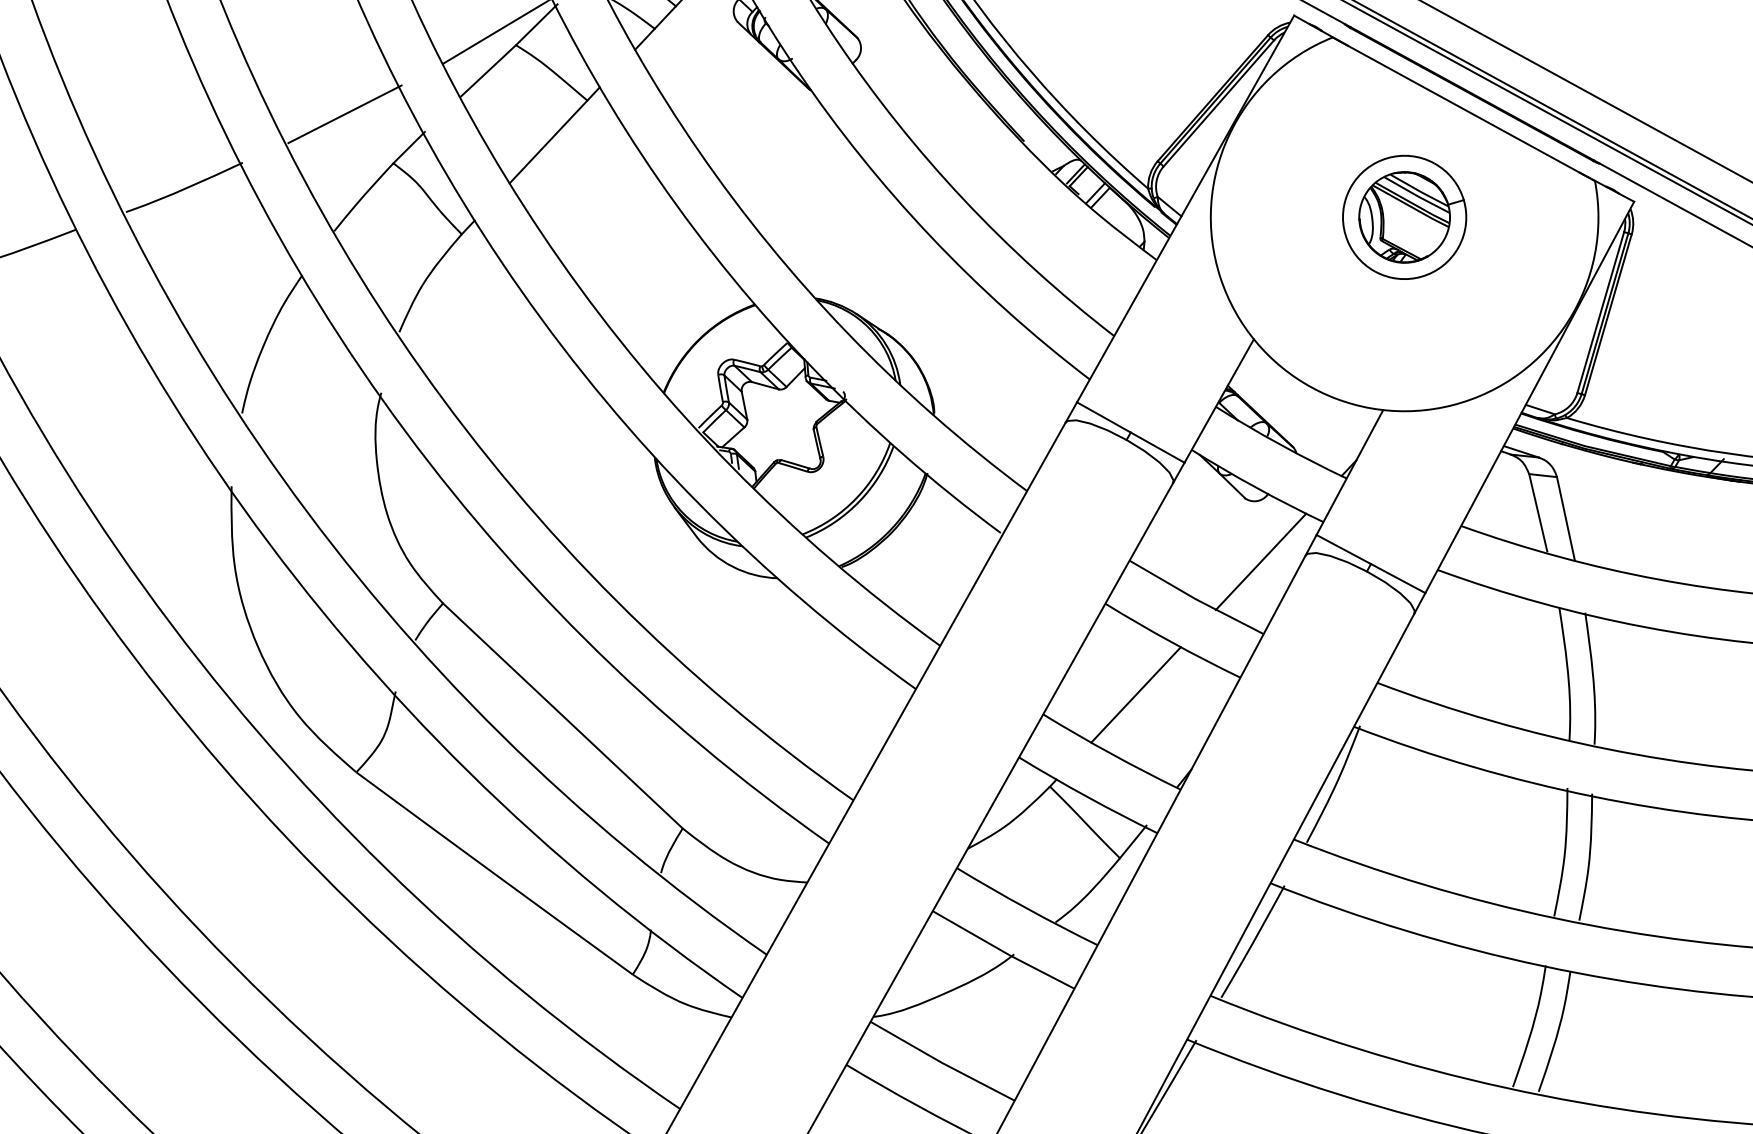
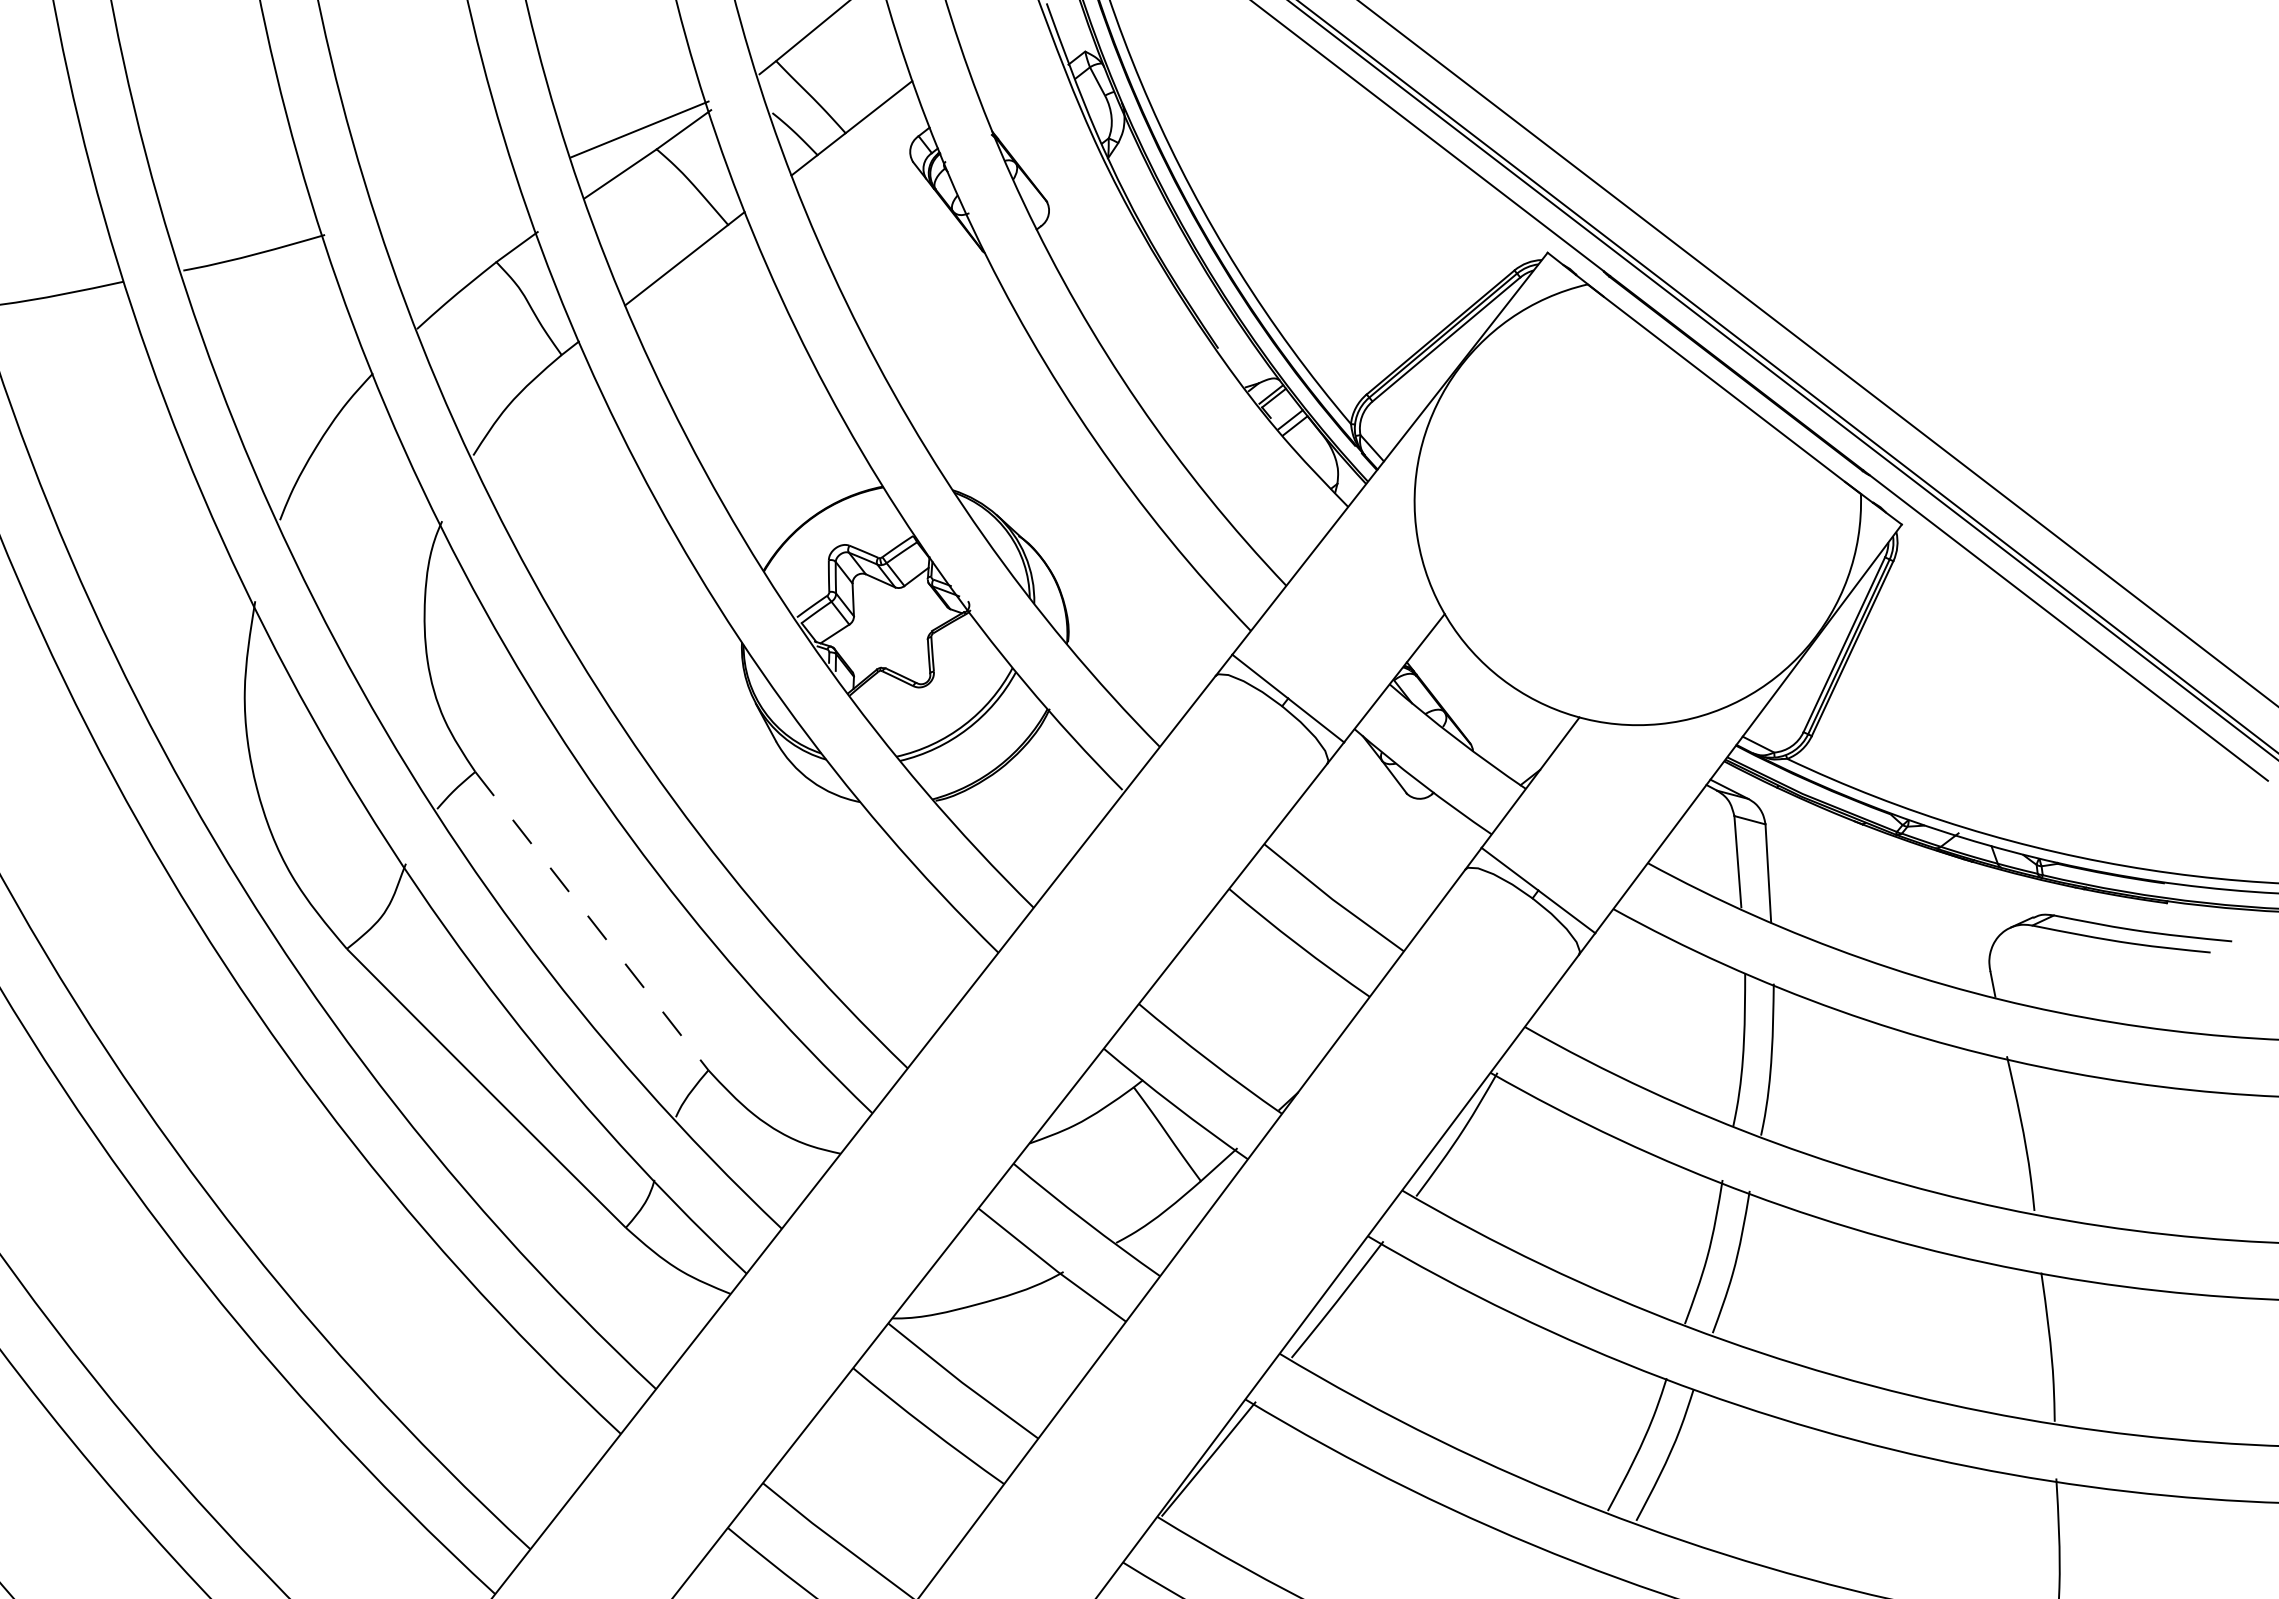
line: (344, 114) -> (449, 197), removed
part: (1404, 217) -> (1637, 501), removed
line: (1260, 561) -> (1413, 868), removed
line: (1135, 694) -> (1247, 997), removed
line: (563, 716) -> (592, 921), solid -> dashed

